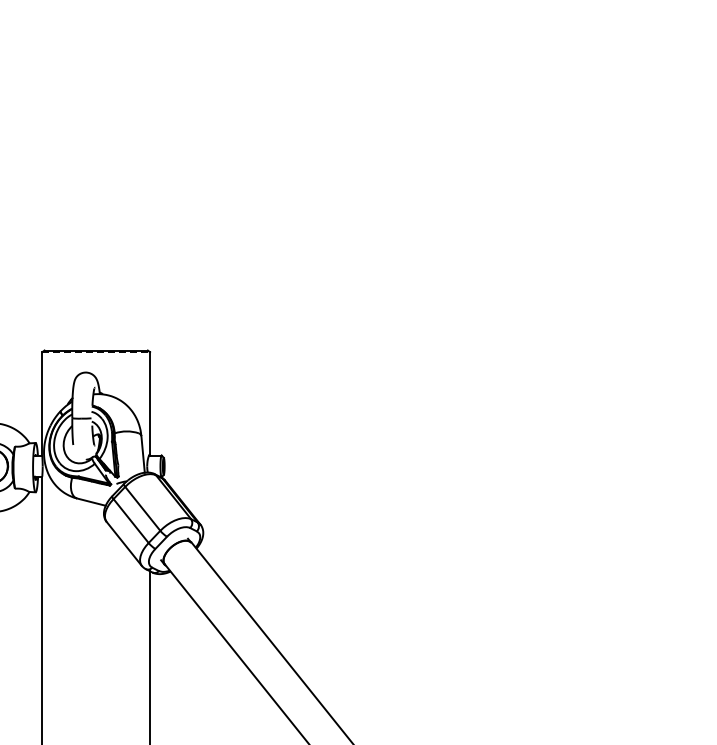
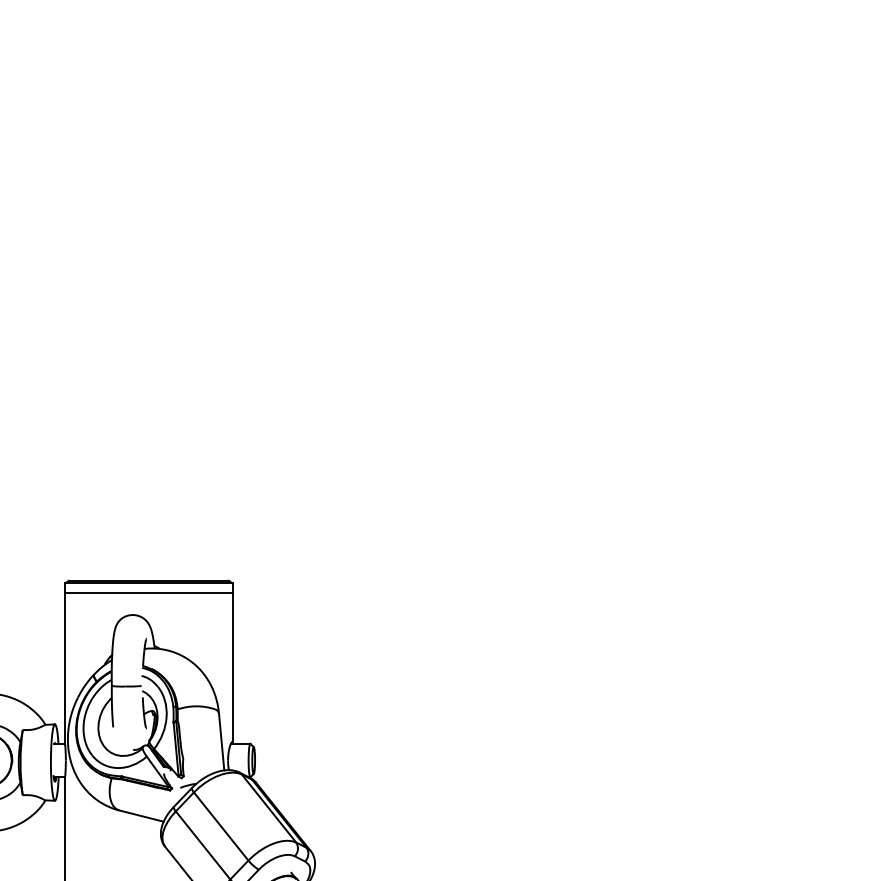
line: (96, 352) -> (149, 583), dashed -> solid
line: (96, 358) -> (149, 593), added

